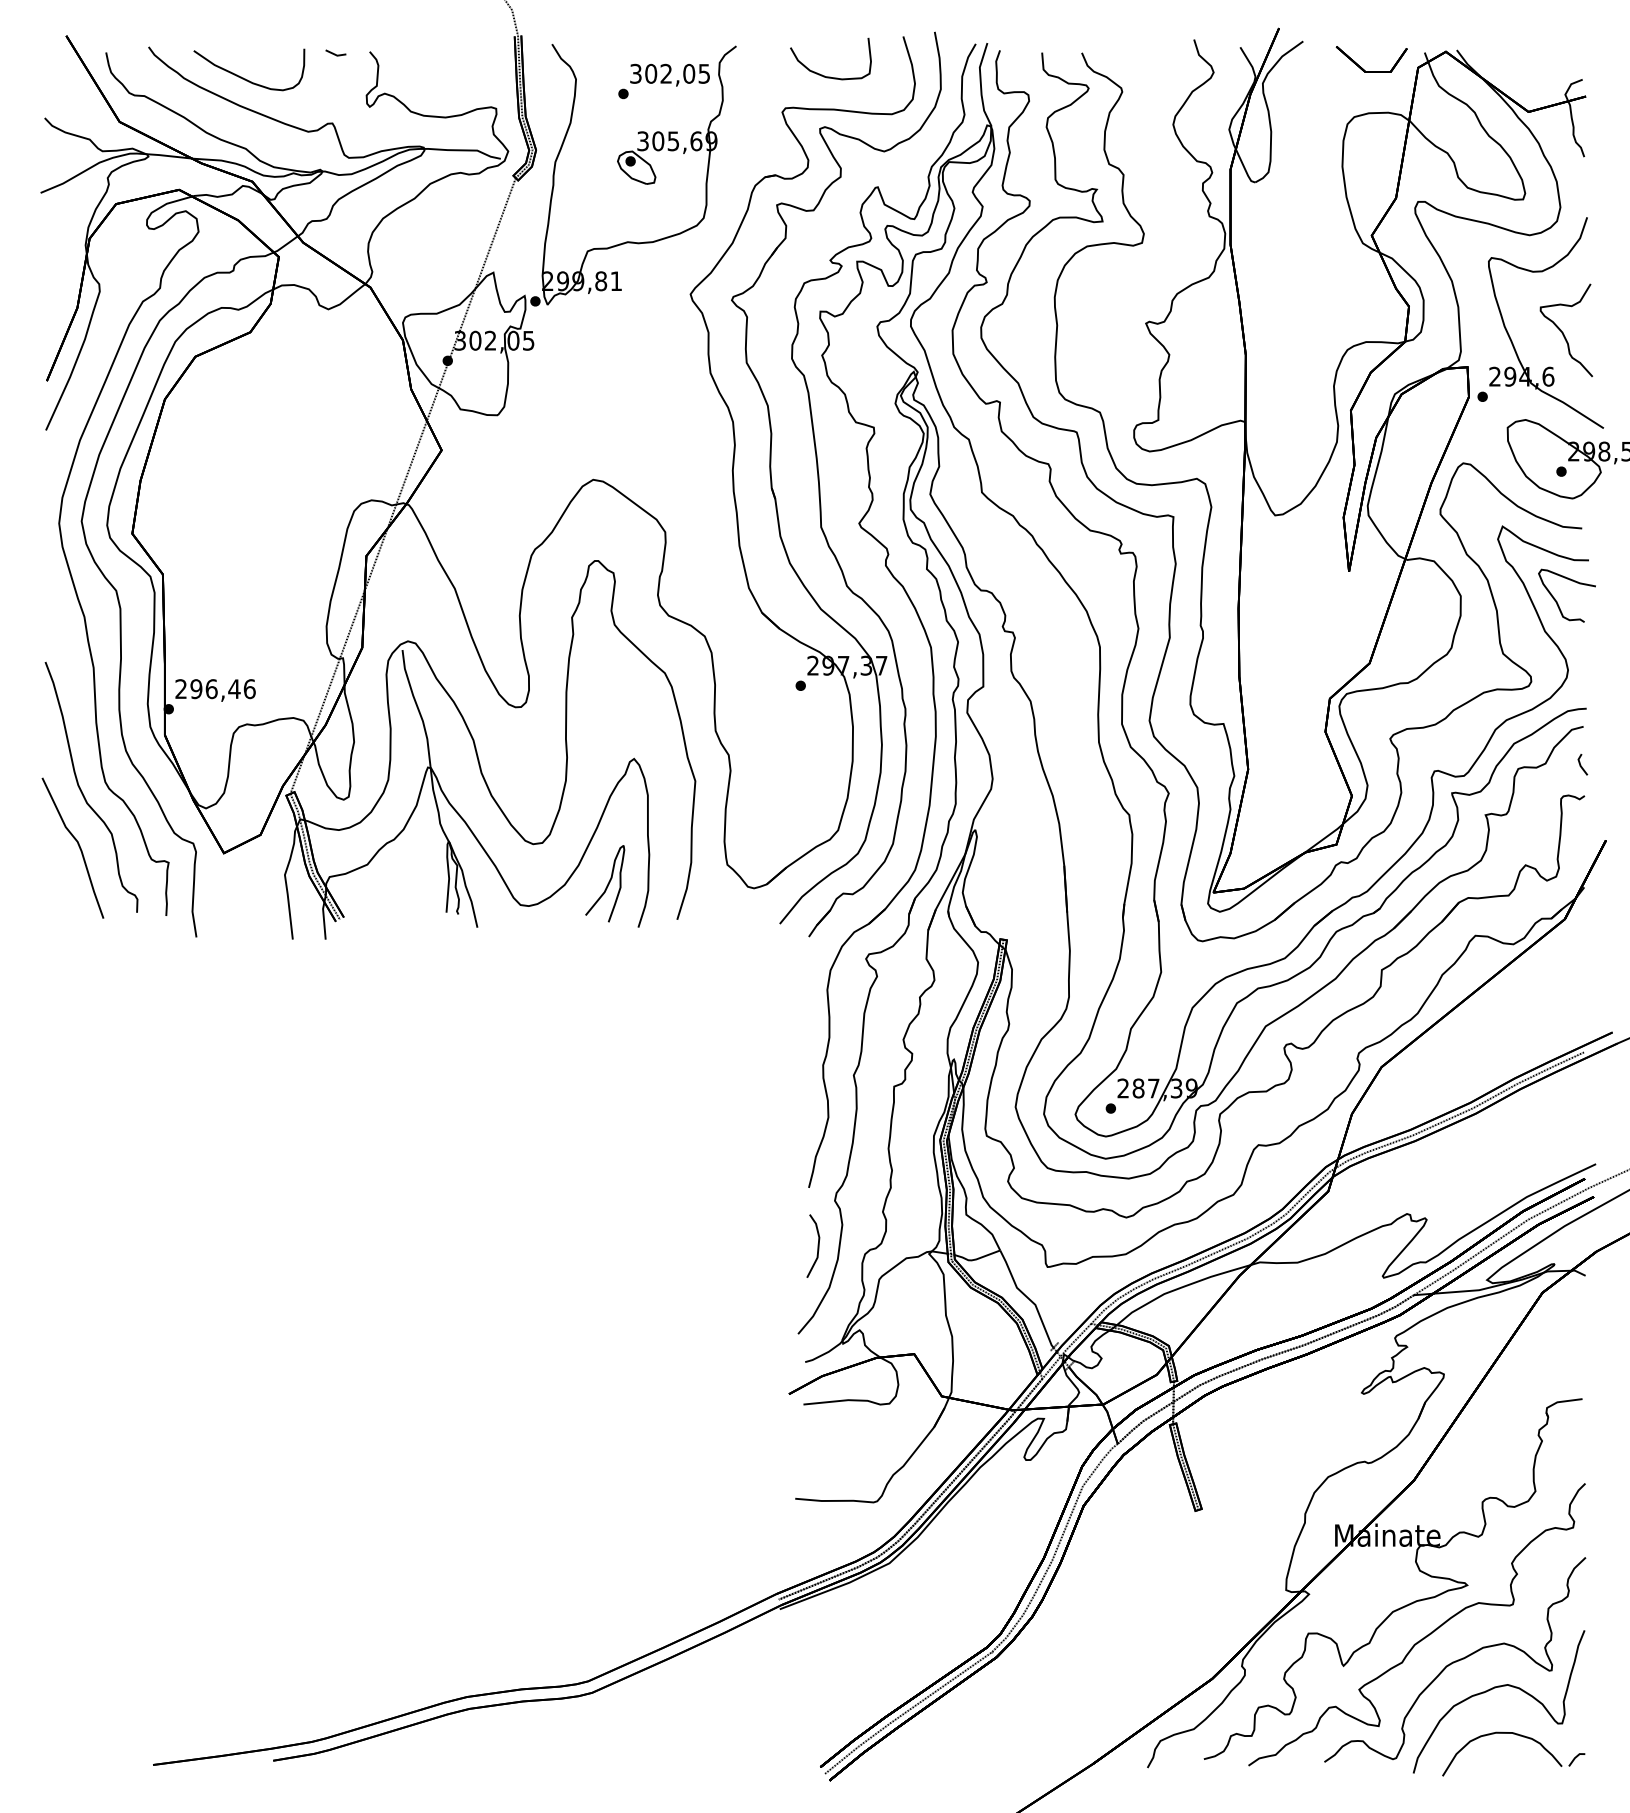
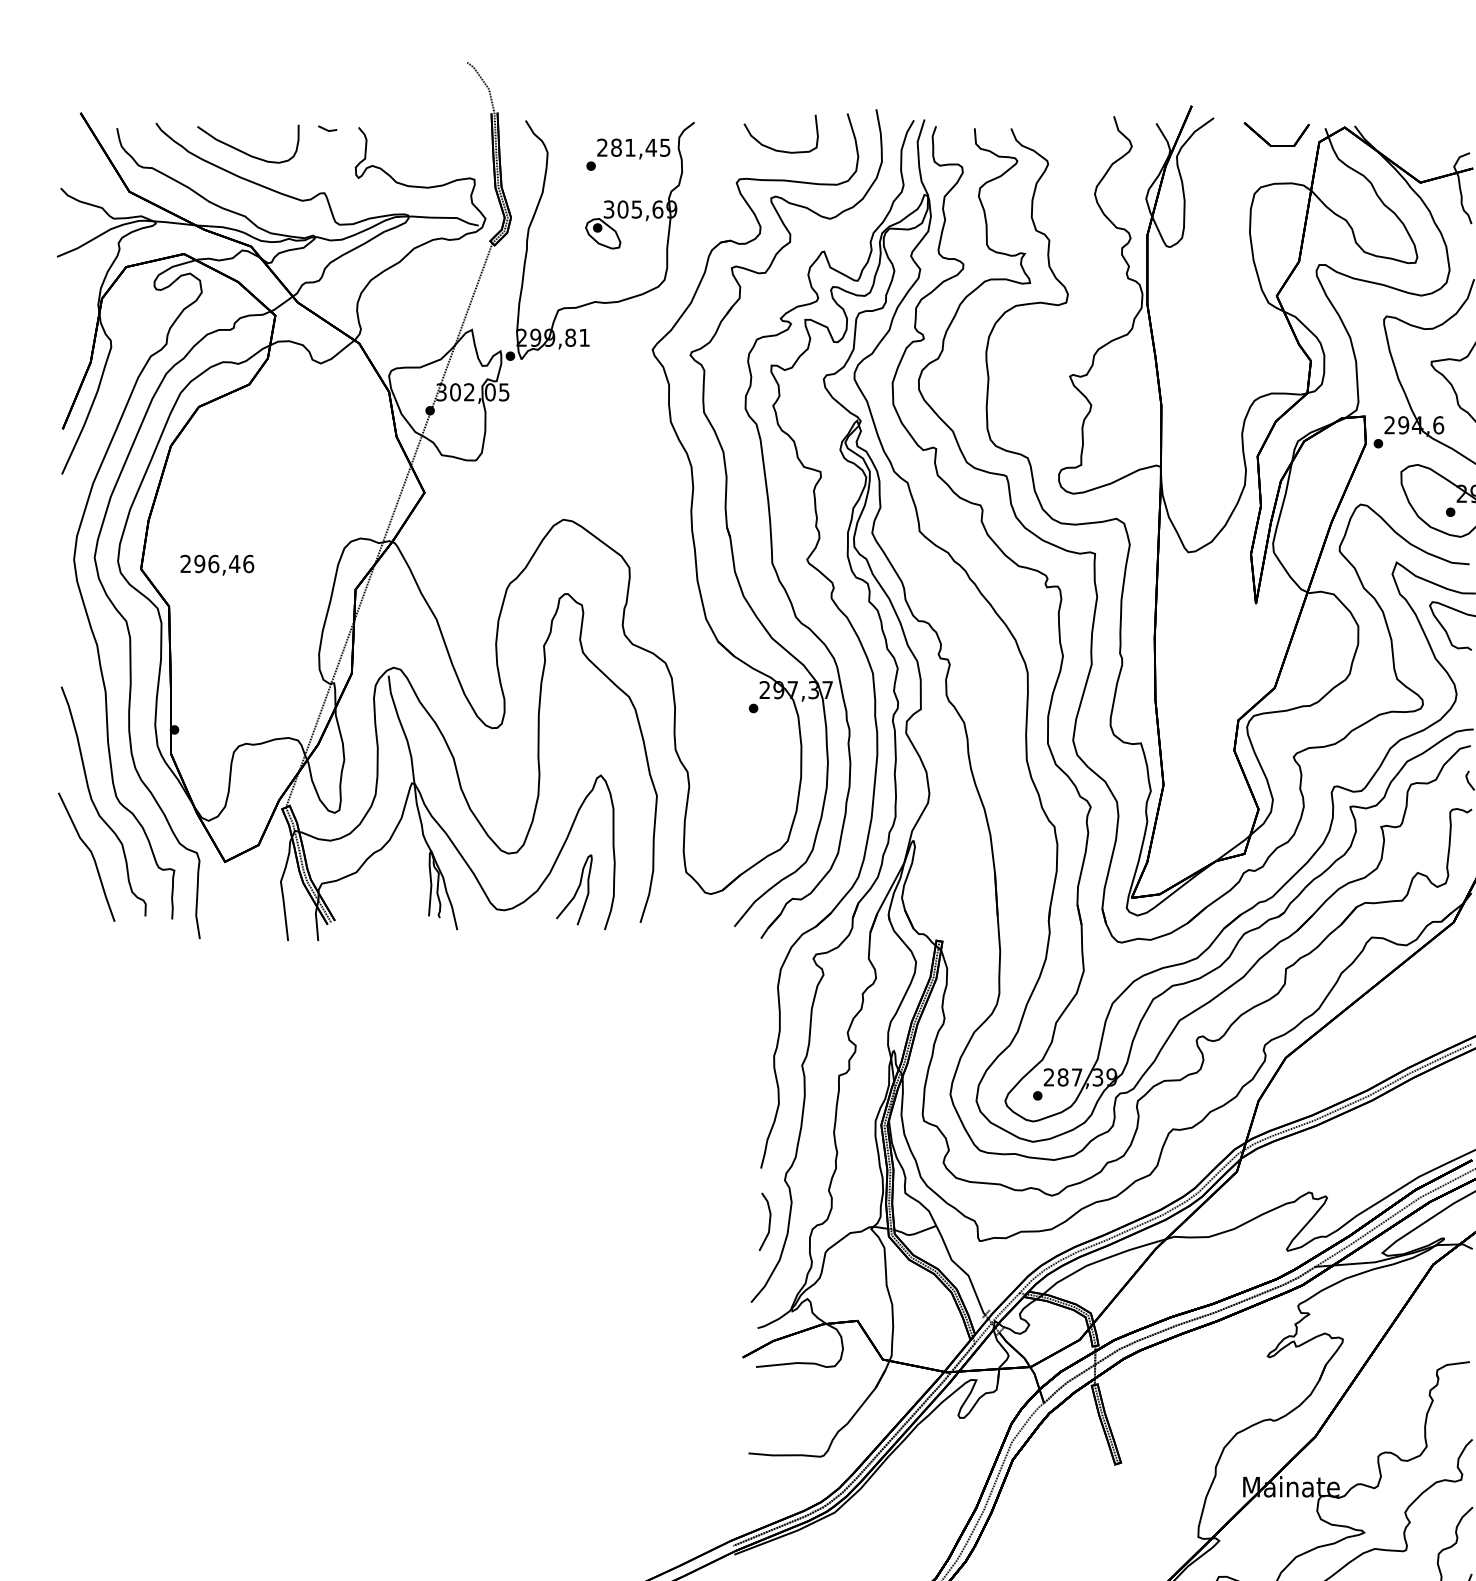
text: (662, 73) -> (626, 147), 302,05 -> 281,45
text: (215, 690) -> (217, 565), moved

